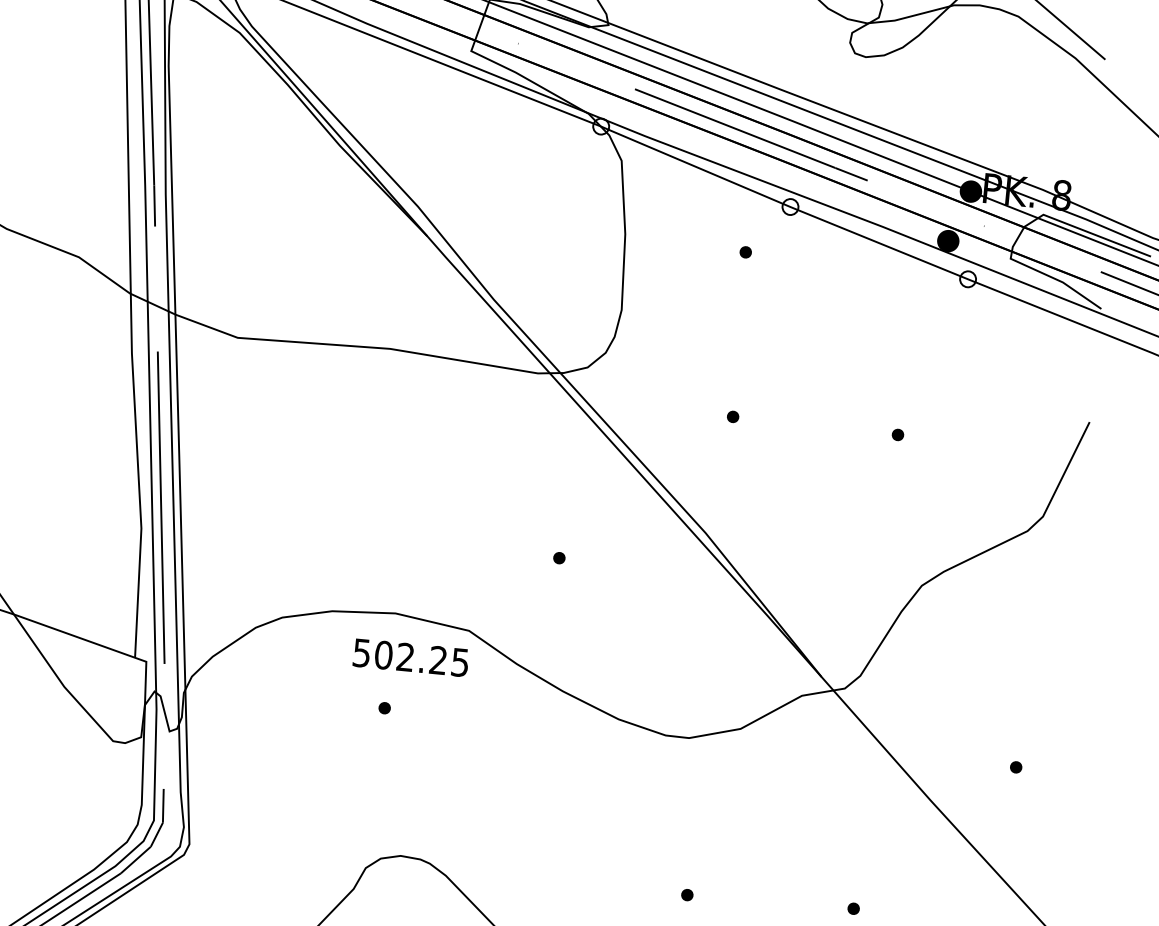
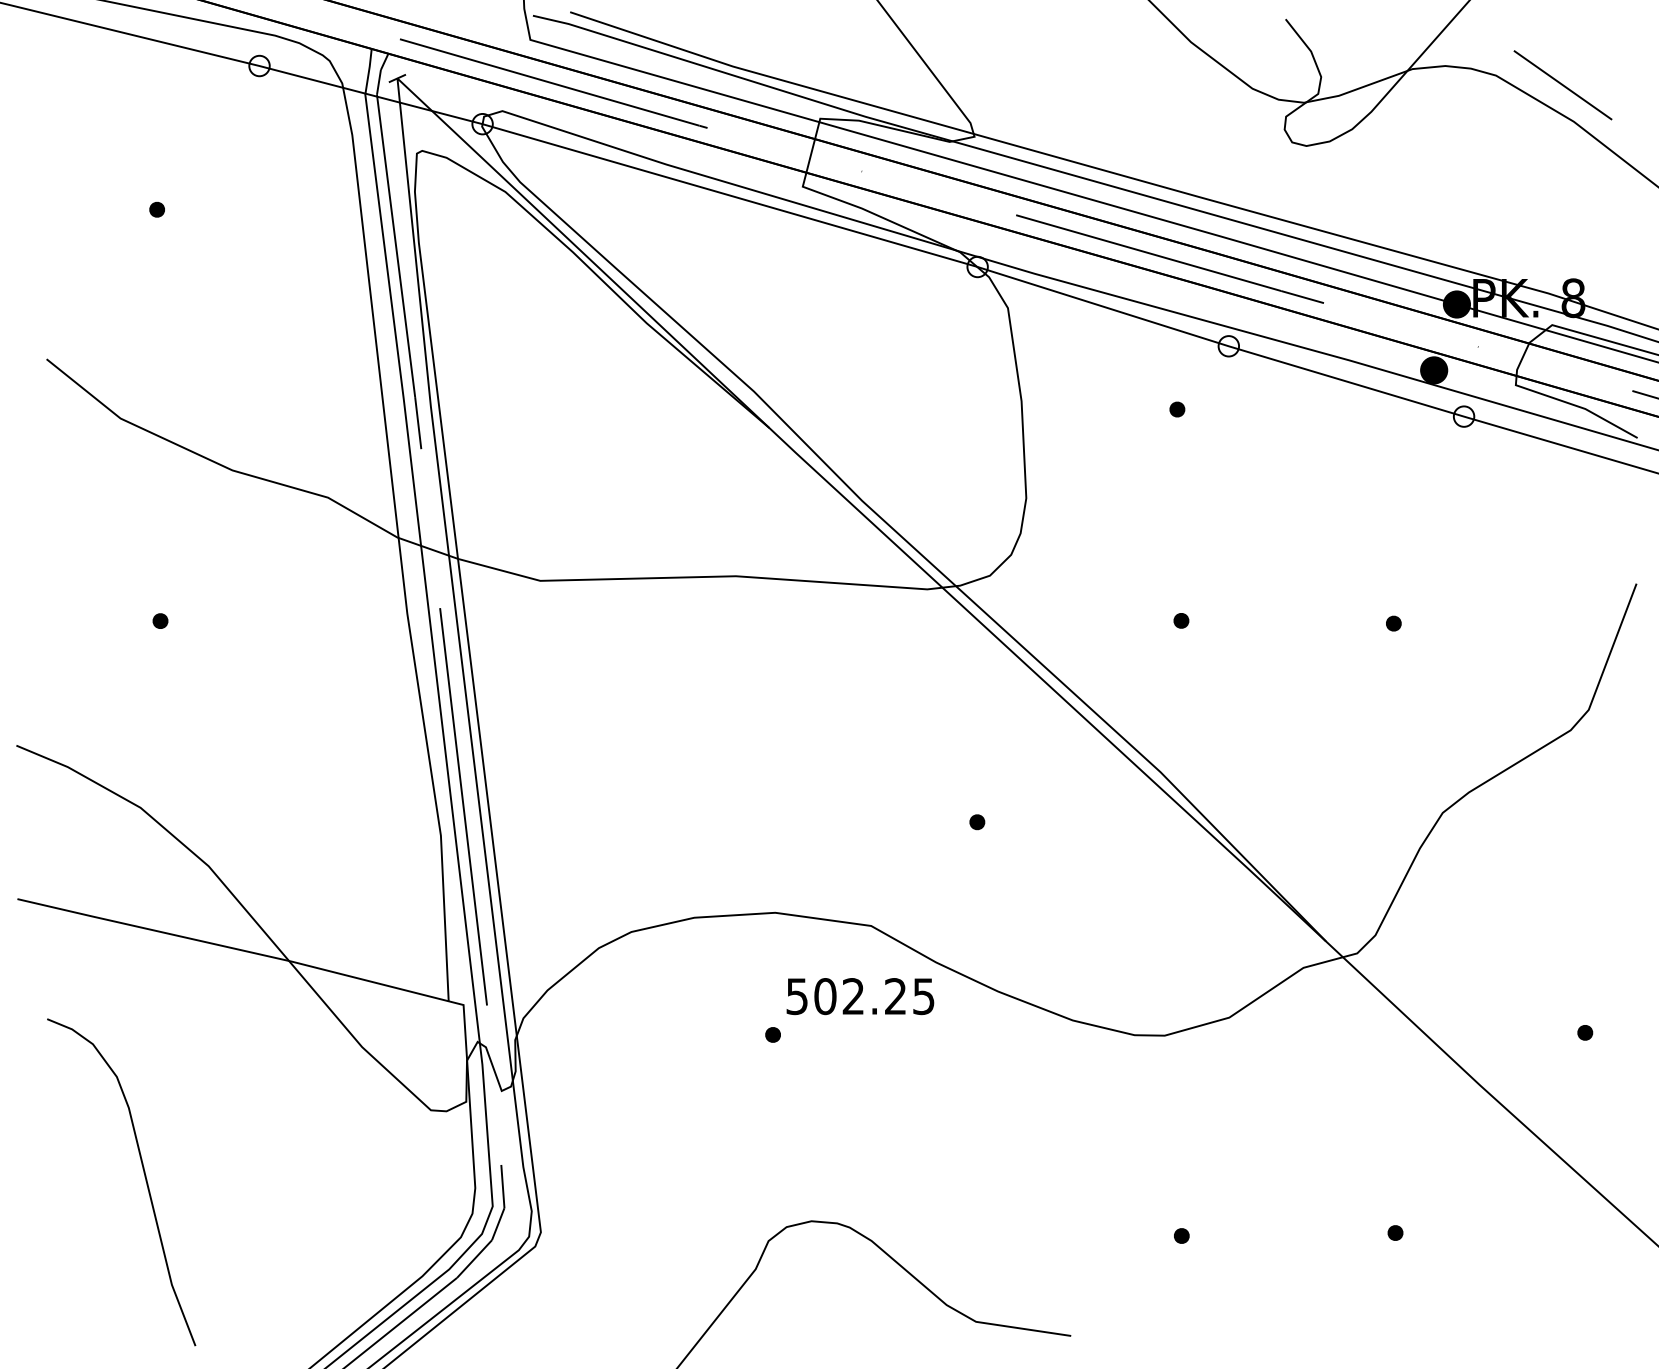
text: (411, 657) -> (860, 996), moved

